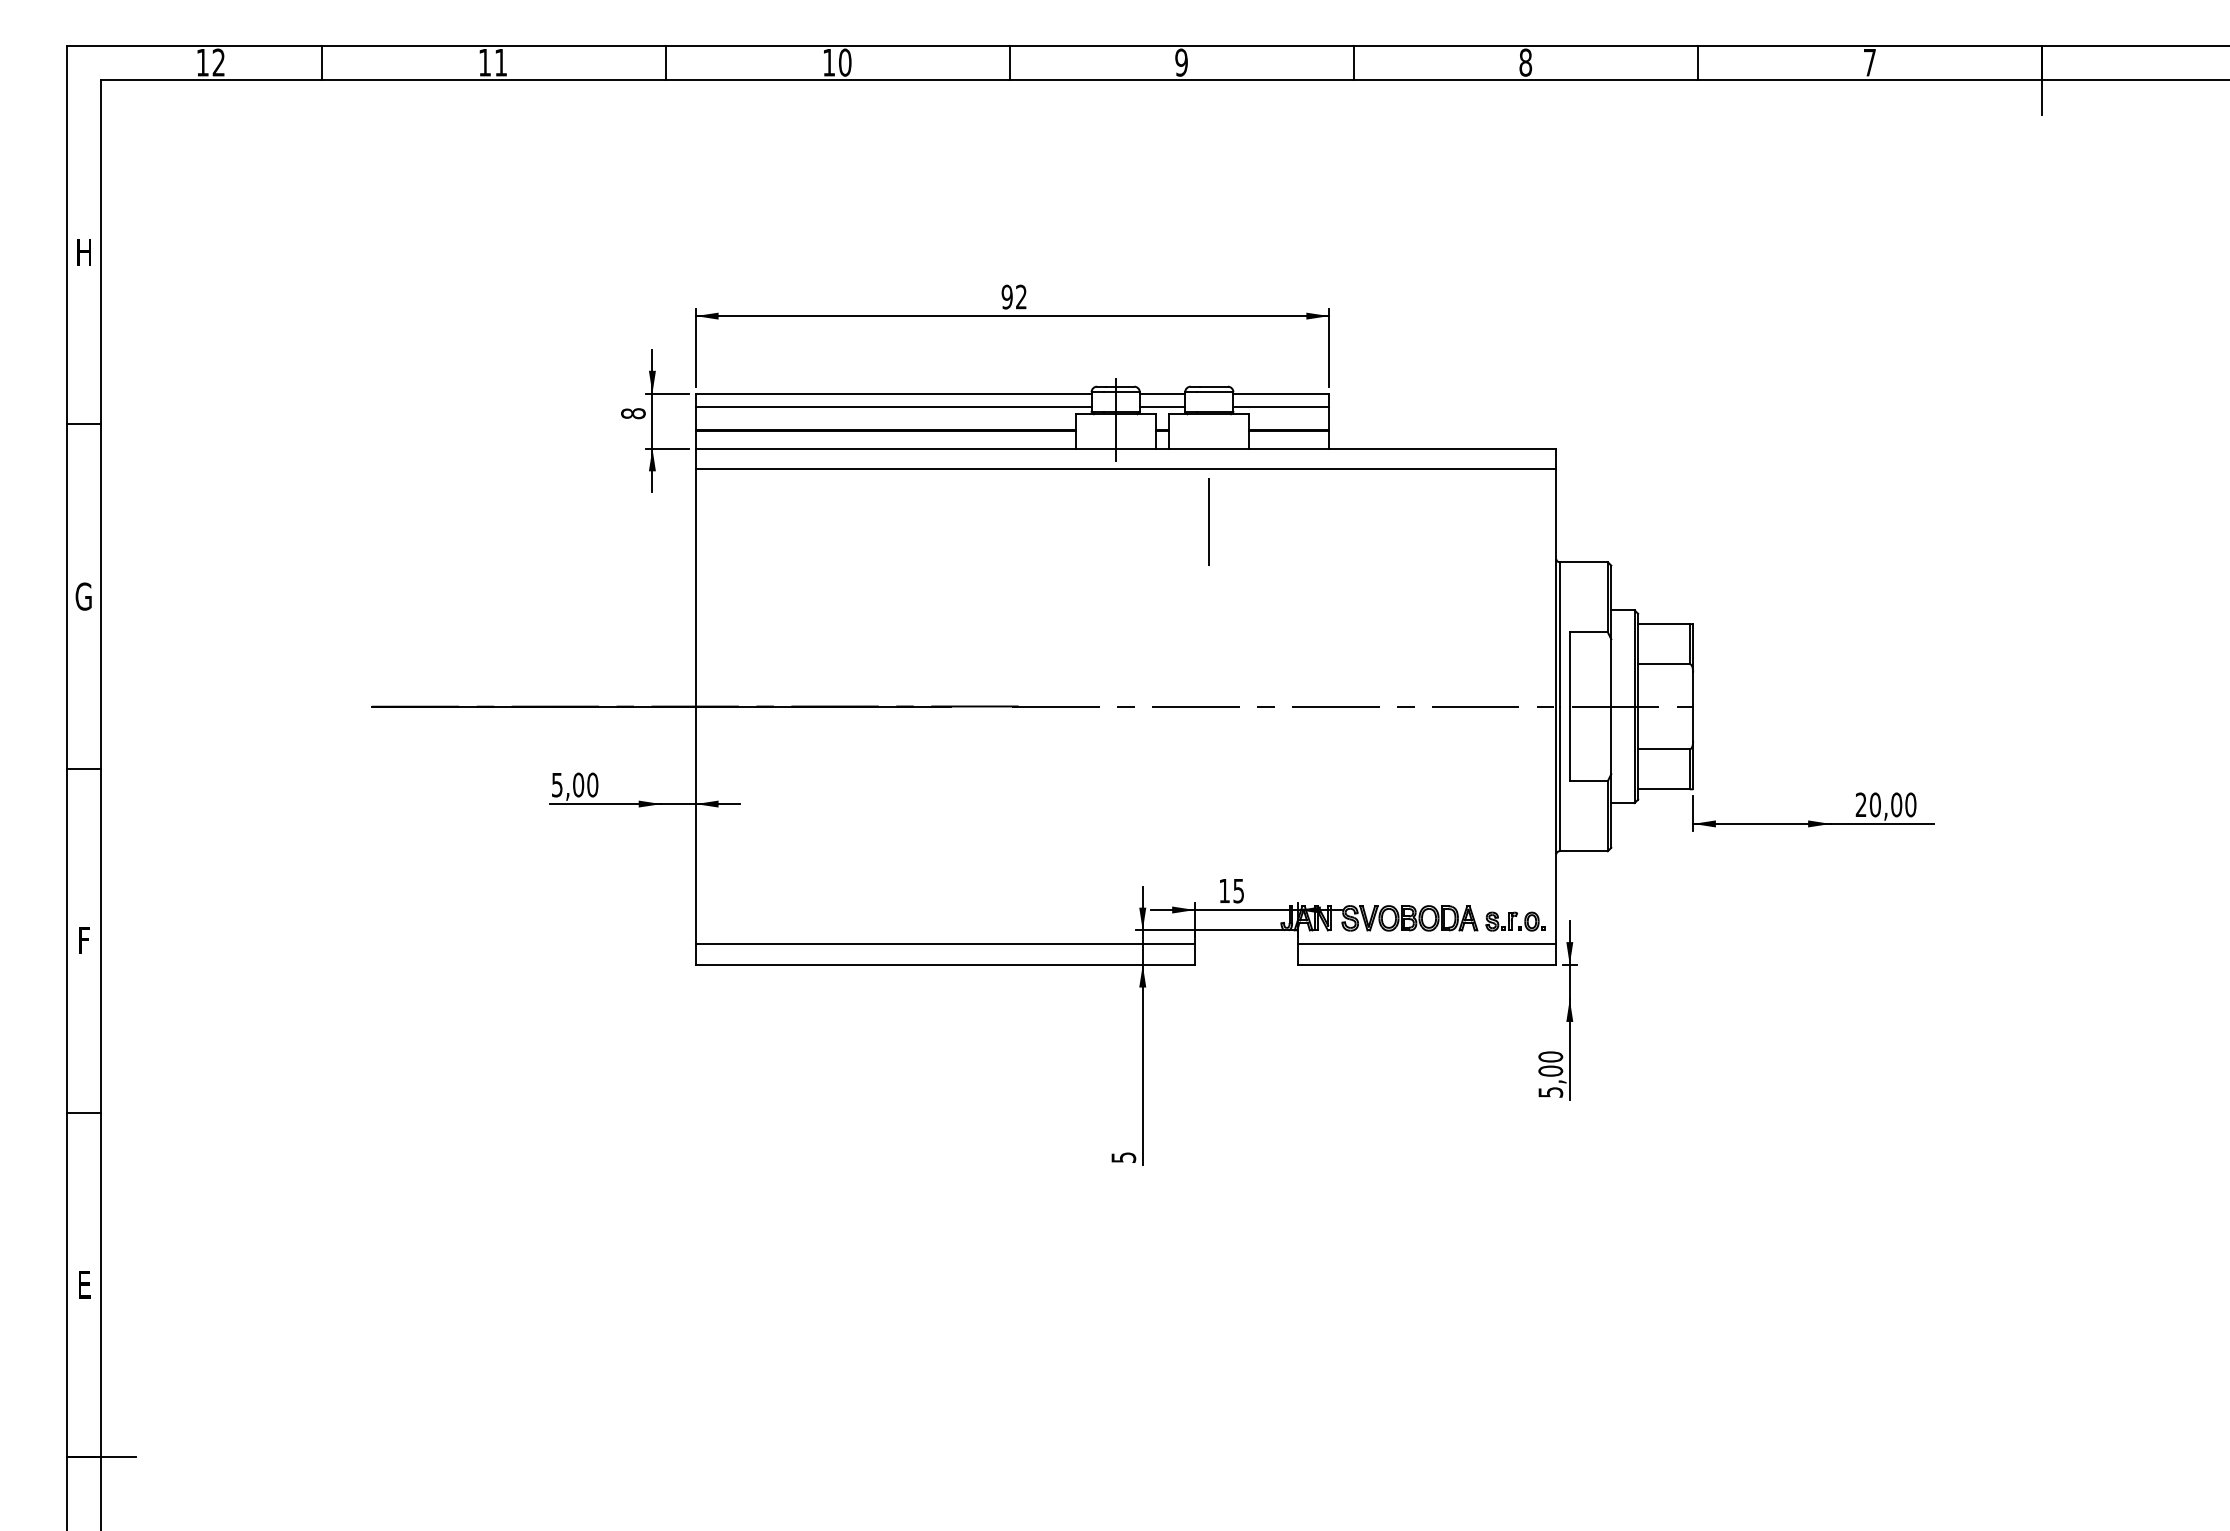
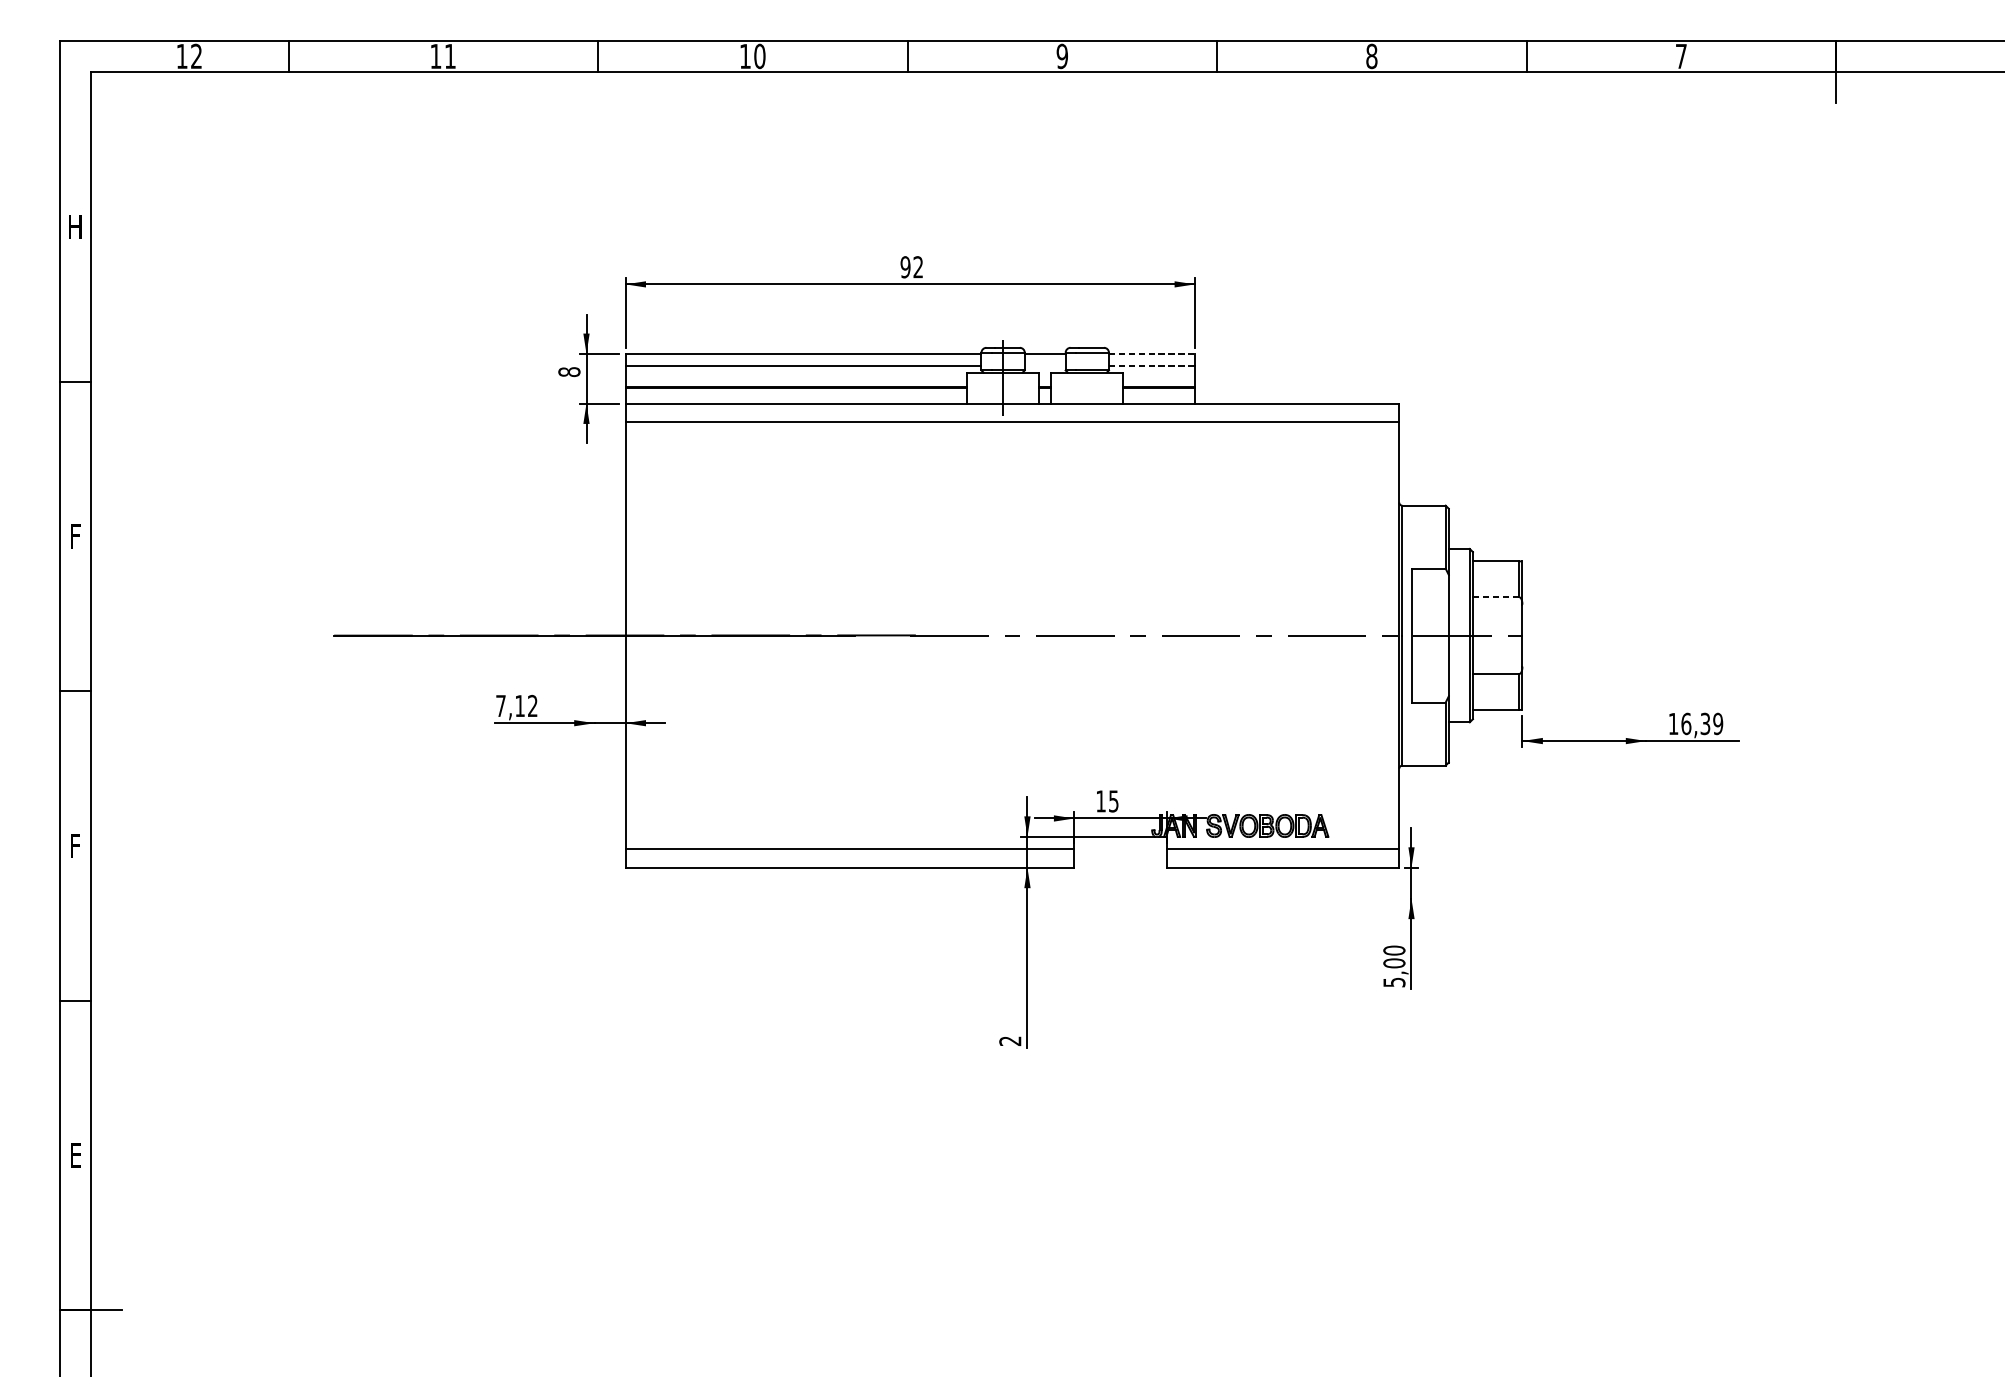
line: (1281, 393) -> (1152, 353), solid -> dashed
line: (1162, 407) -> (1045, 366), removed
line: (1281, 407) -> (1152, 366), solid -> dashed
line: (1209, 521) -> (1087, 469), removed
text: (83, 596) -> (74, 536), G -> F
line: (1663, 664) -> (1495, 597), solid -> dashed
text: (575, 784) -> (517, 705), 5,00 -> 7,12
text: (1885, 804) -> (1695, 723), 20,00 -> 16,39
part: (1515, 921) -> (1362, 828), removed
text: (1123, 1157) -> (1010, 1041), 5 -> 2

